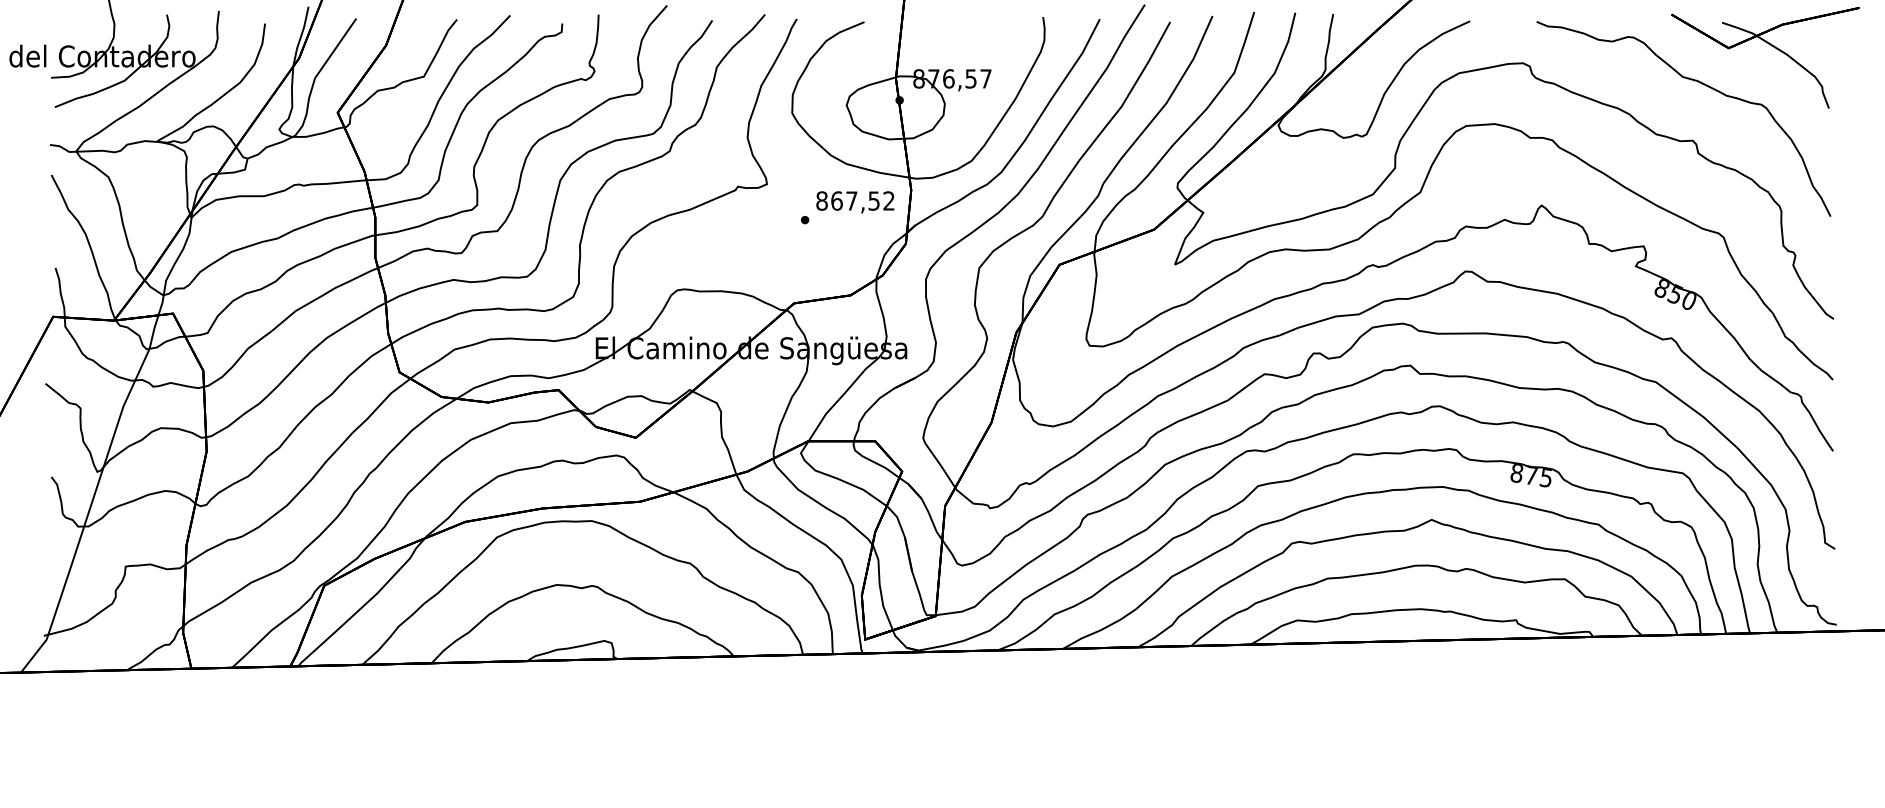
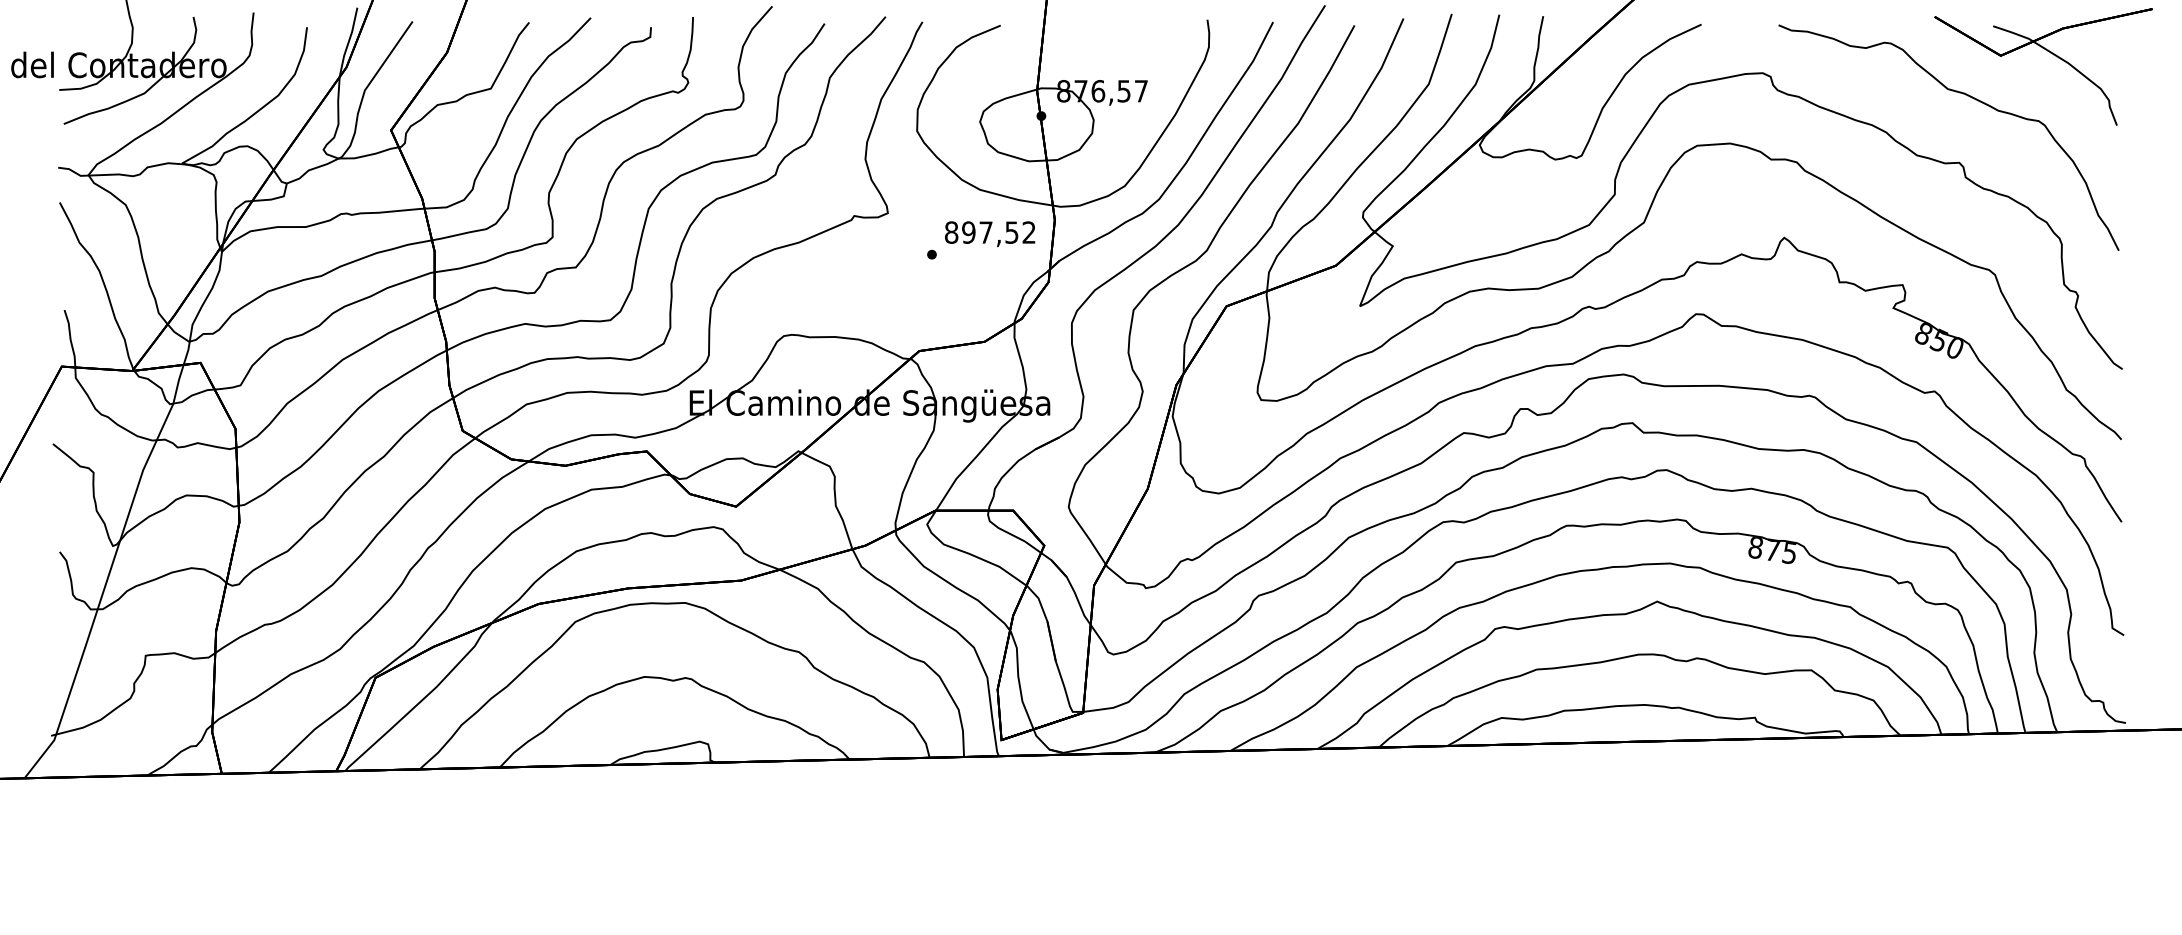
text: (836, 200) -> (968, 232), 867,52 -> 897,52

